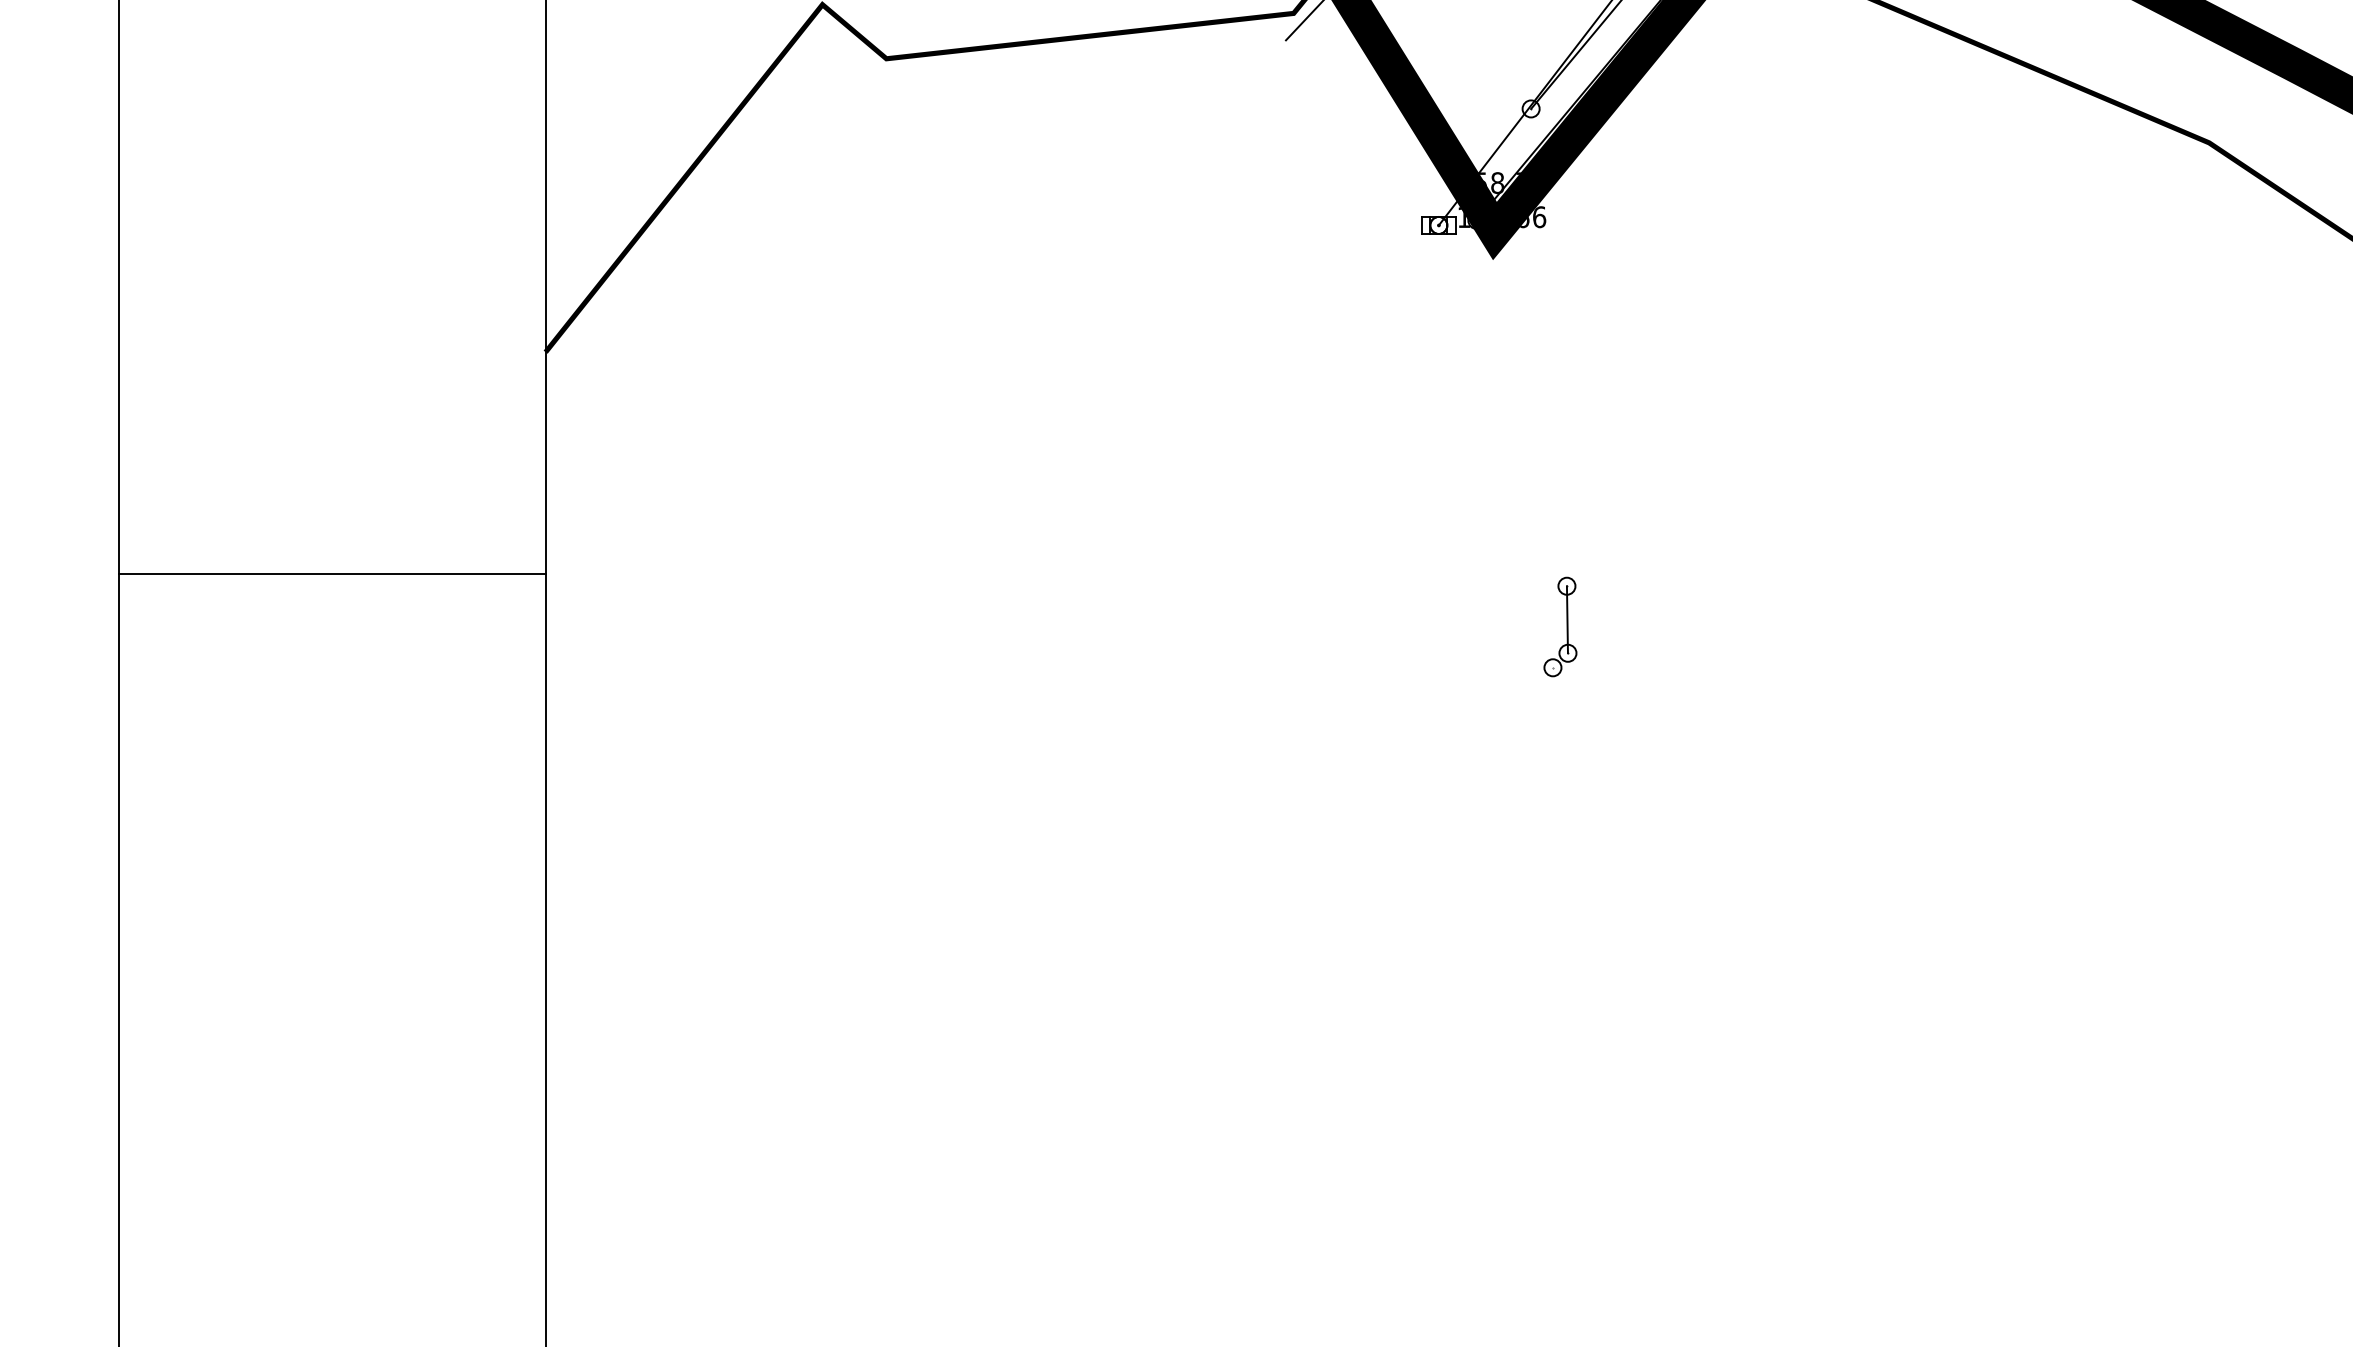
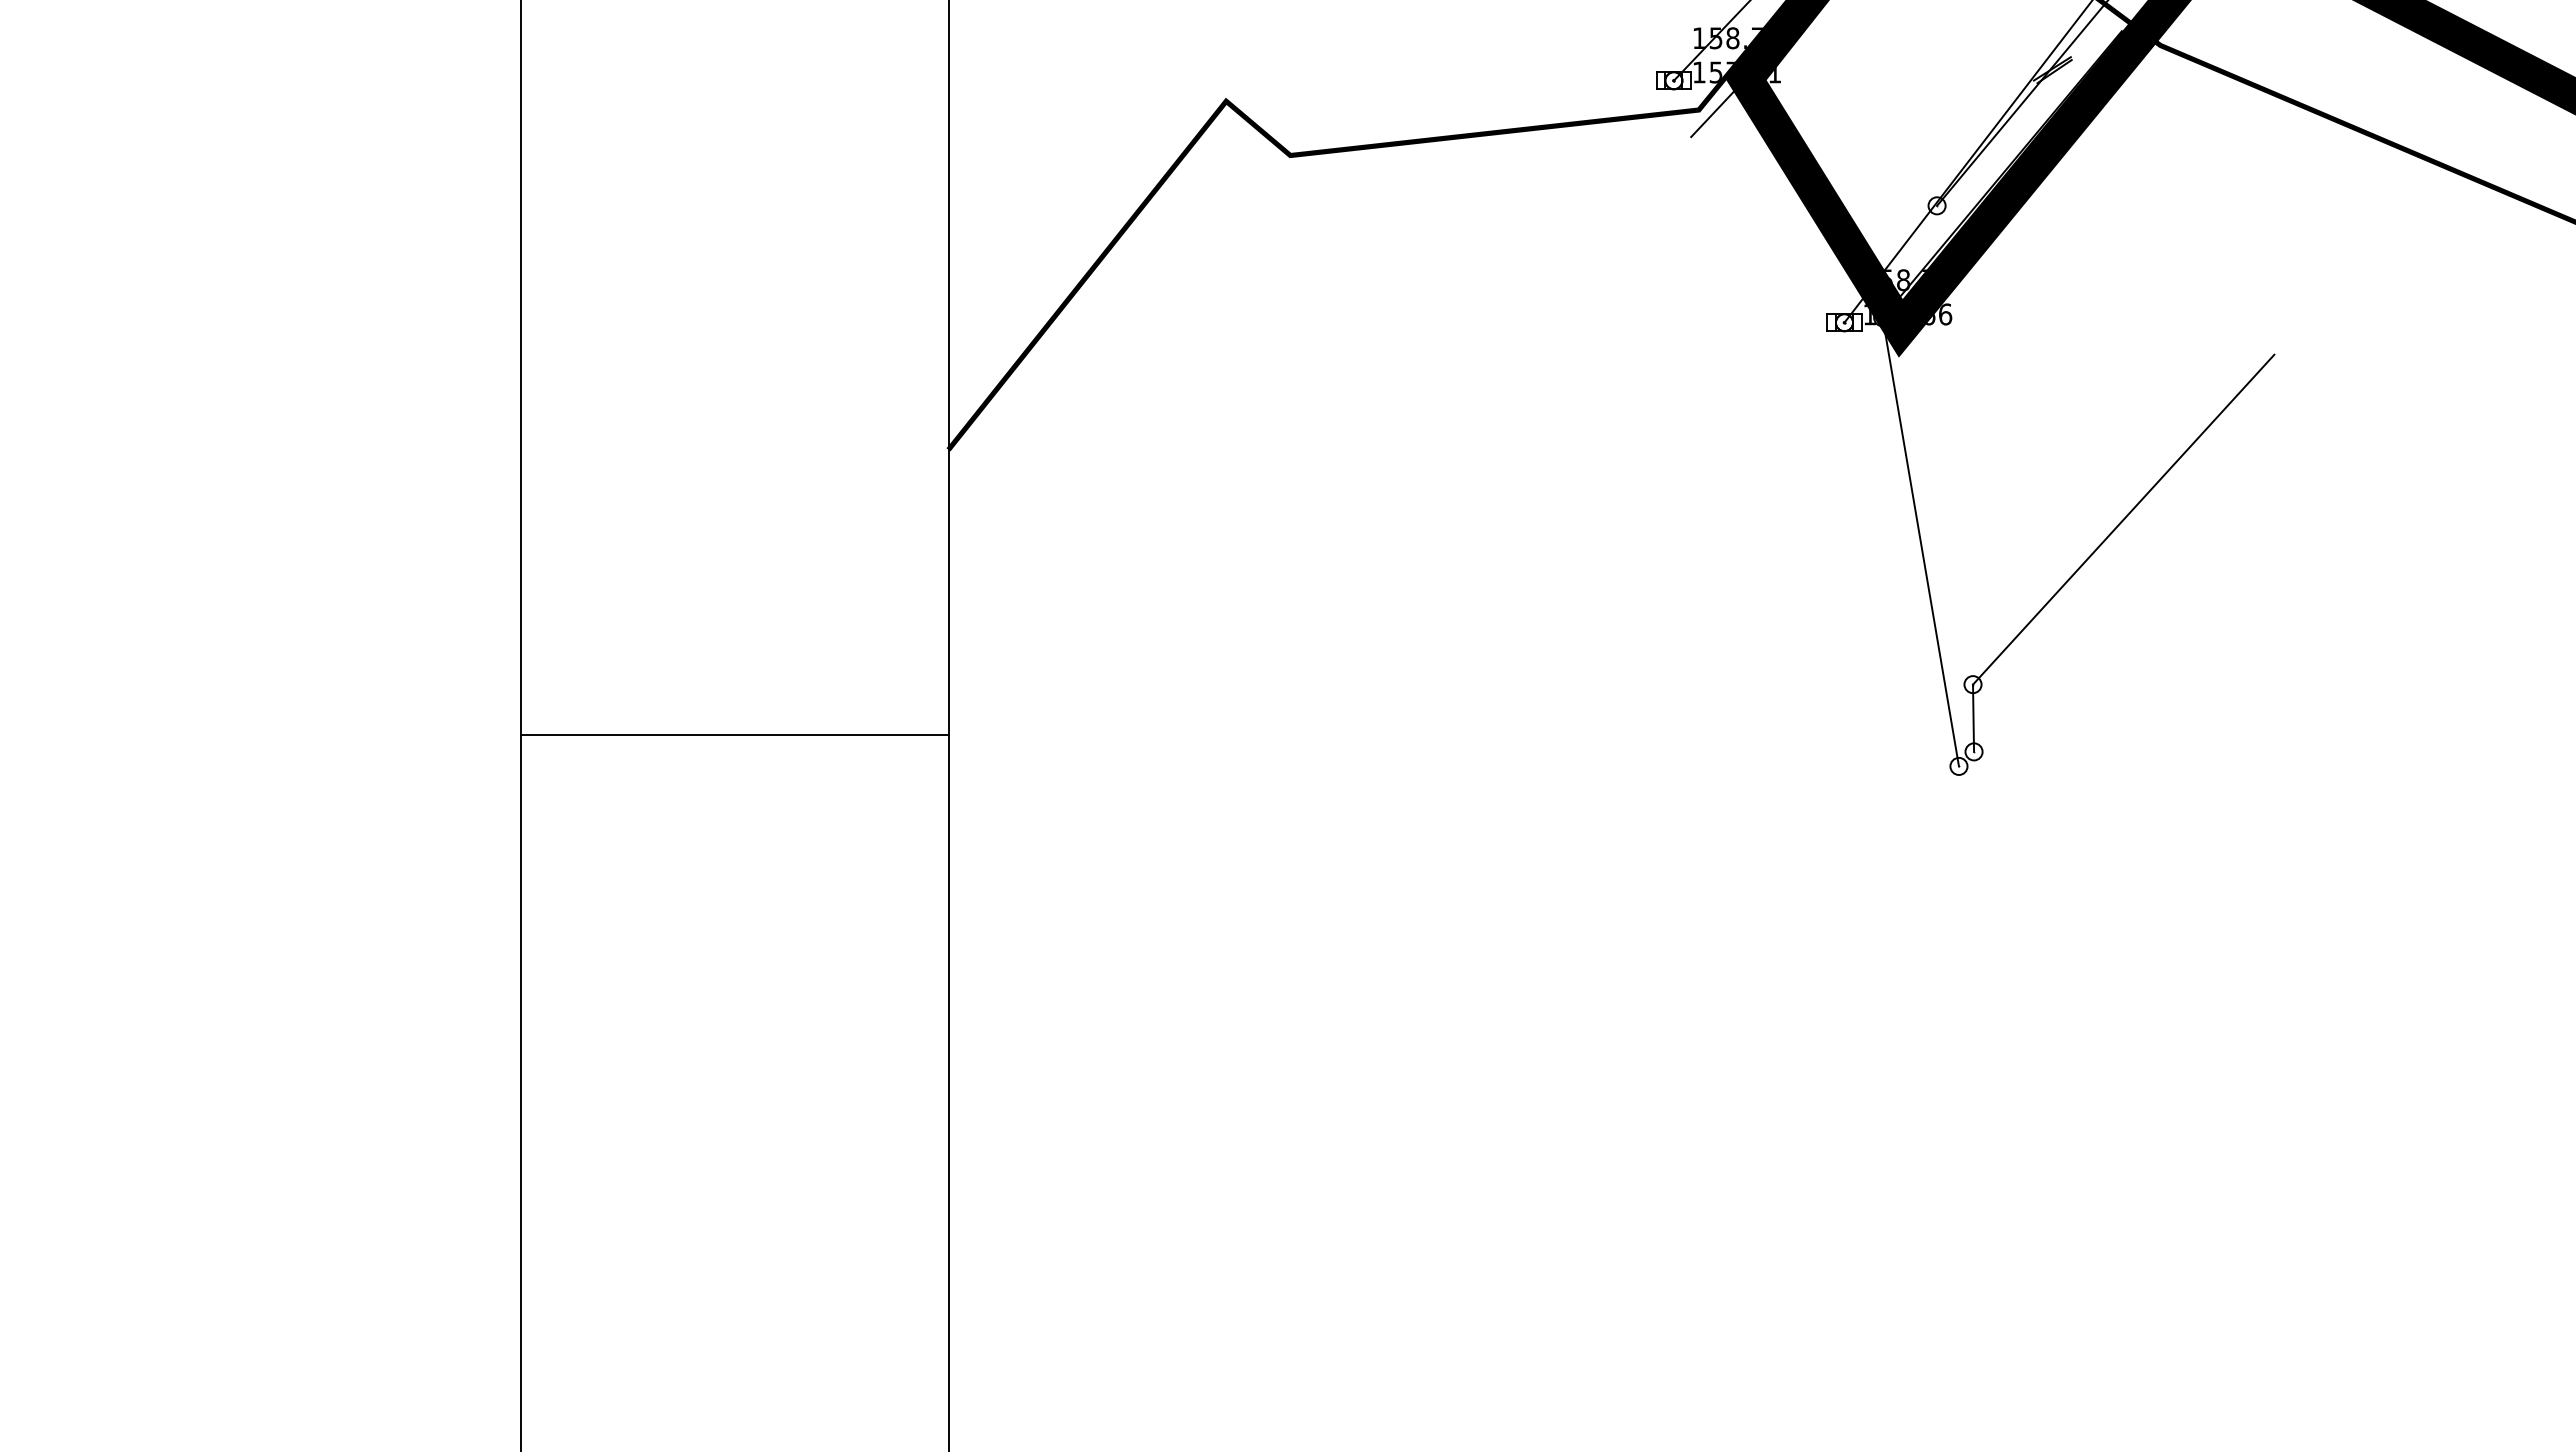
line: (1716, 421) -> (2123, 519), added
line: (1514, 443) -> (1920, 541), added
line: (332, 574) -> (734, 735), moved

